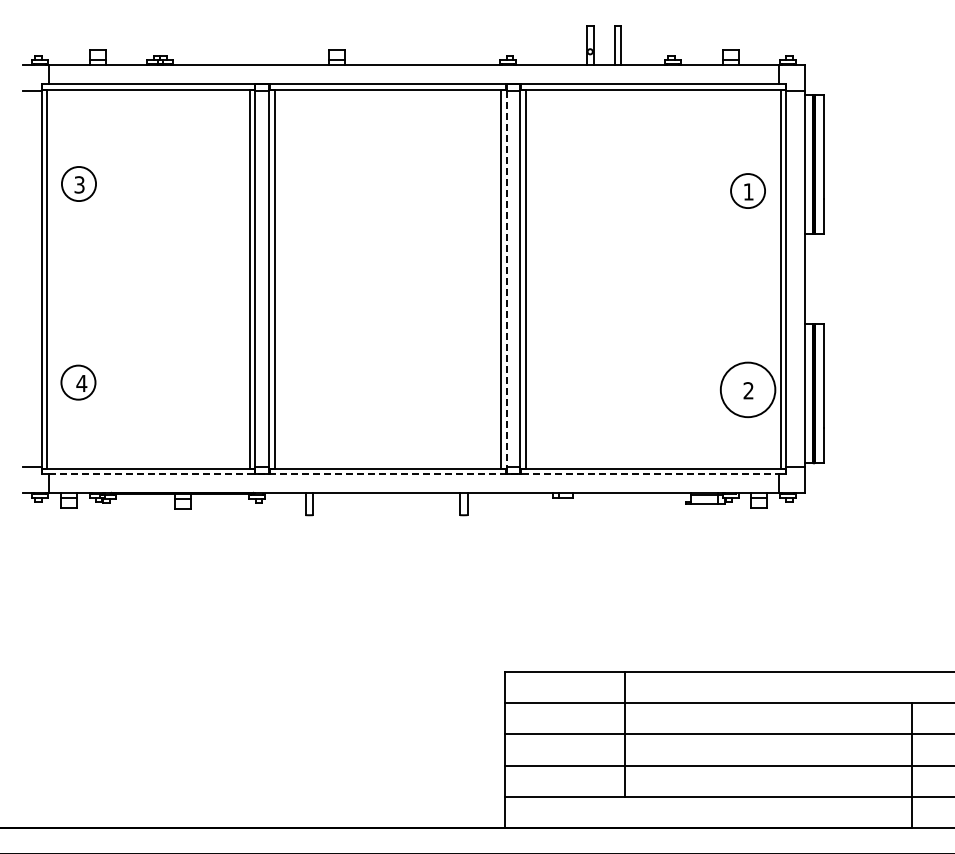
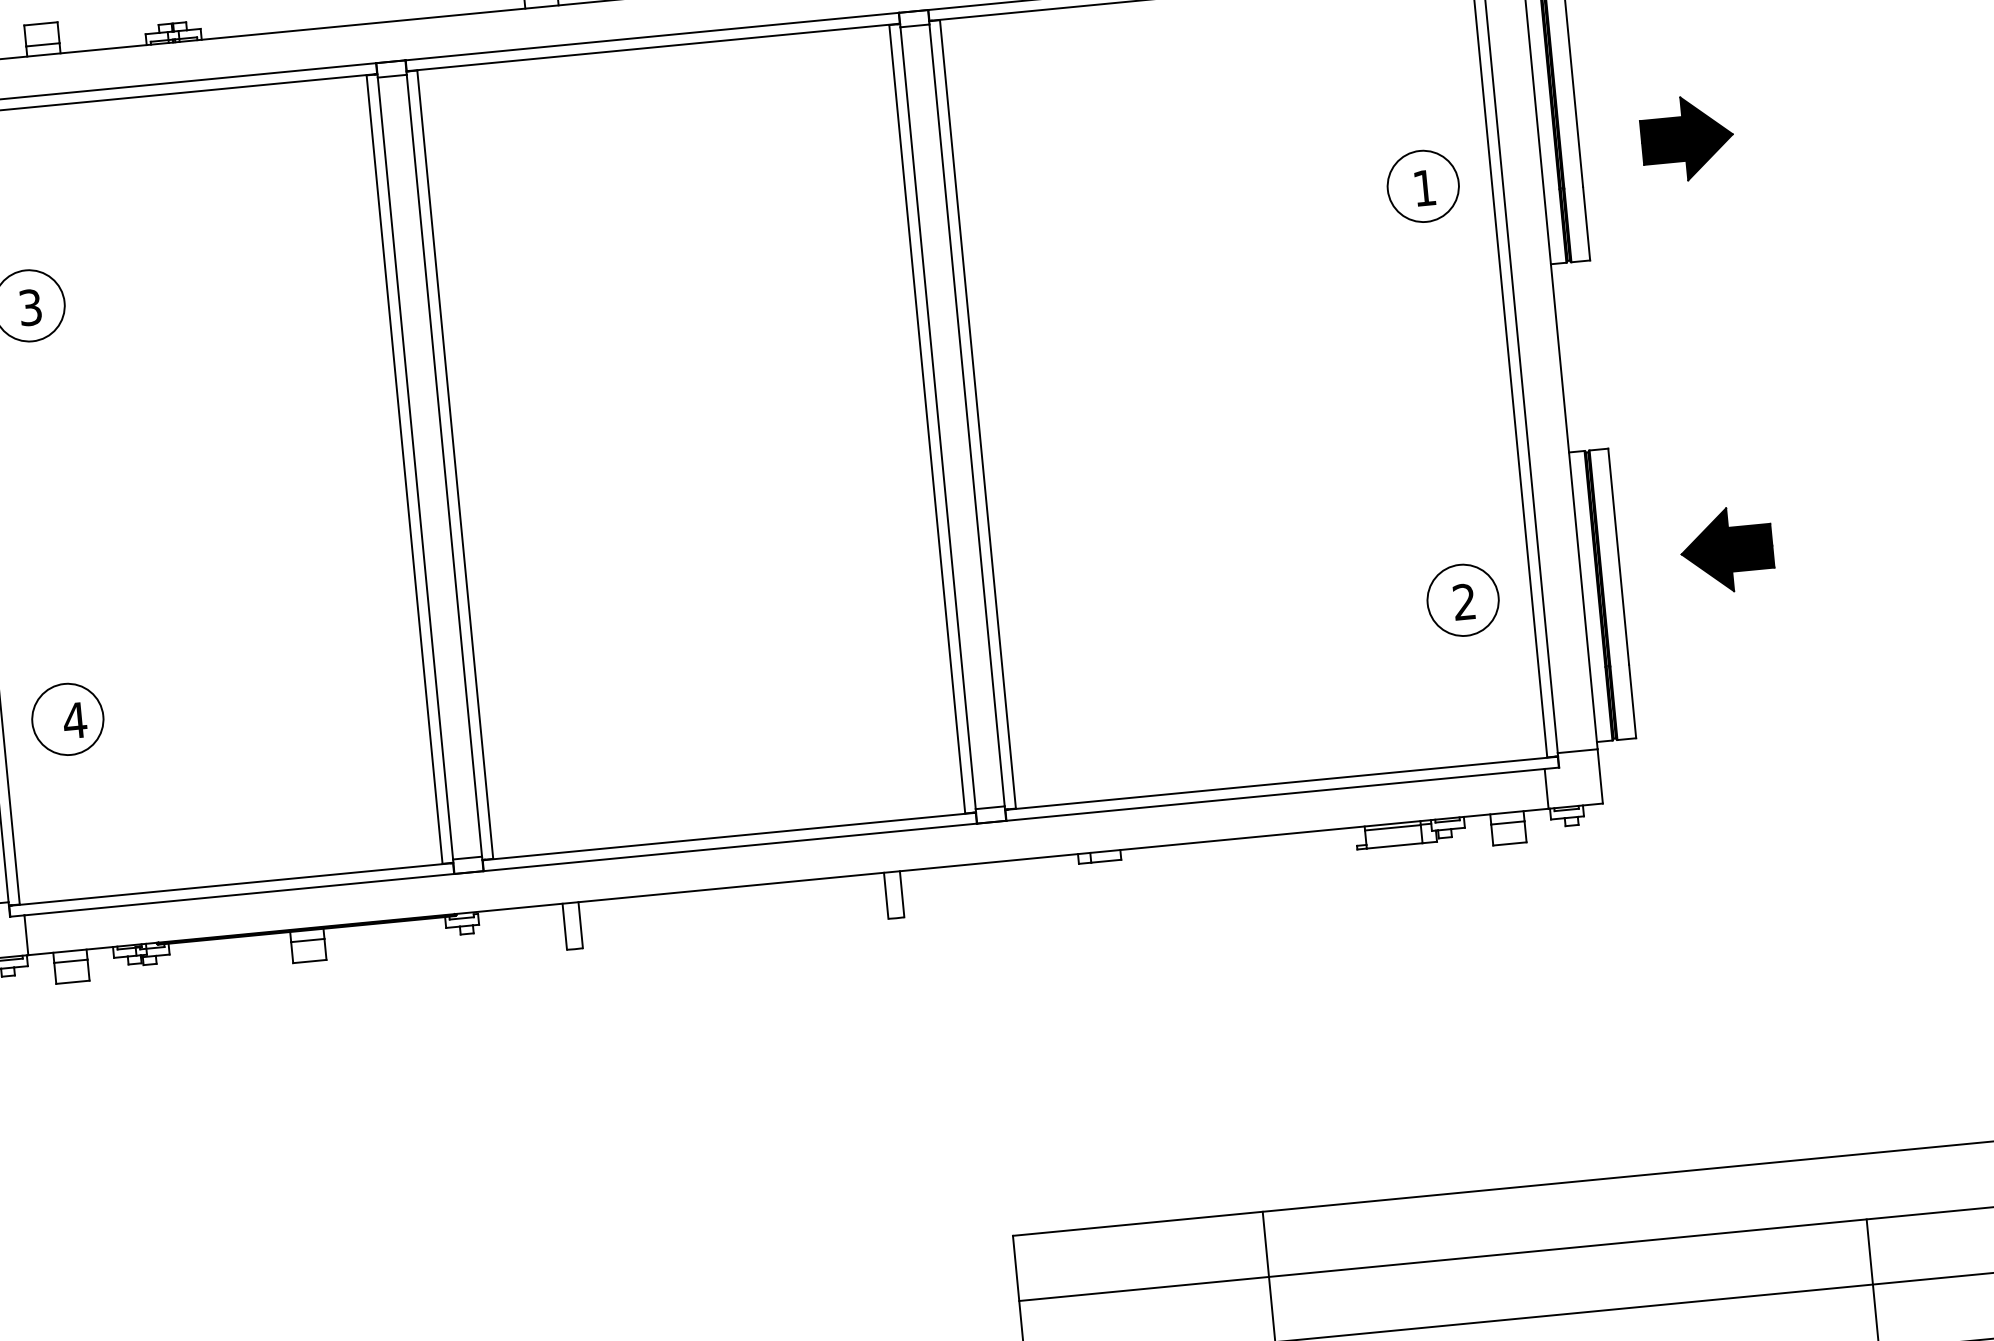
part: (875, 180) -> (1686, 138), added
line: (506, 279) -> (938, 418), dashed -> solid
part: (875, 377) -> (1725, 548), added
circle: (748, 389) -> (1463, 599), size x0.62
line: (414, 473) -> (785, 841), dashed -> solid

